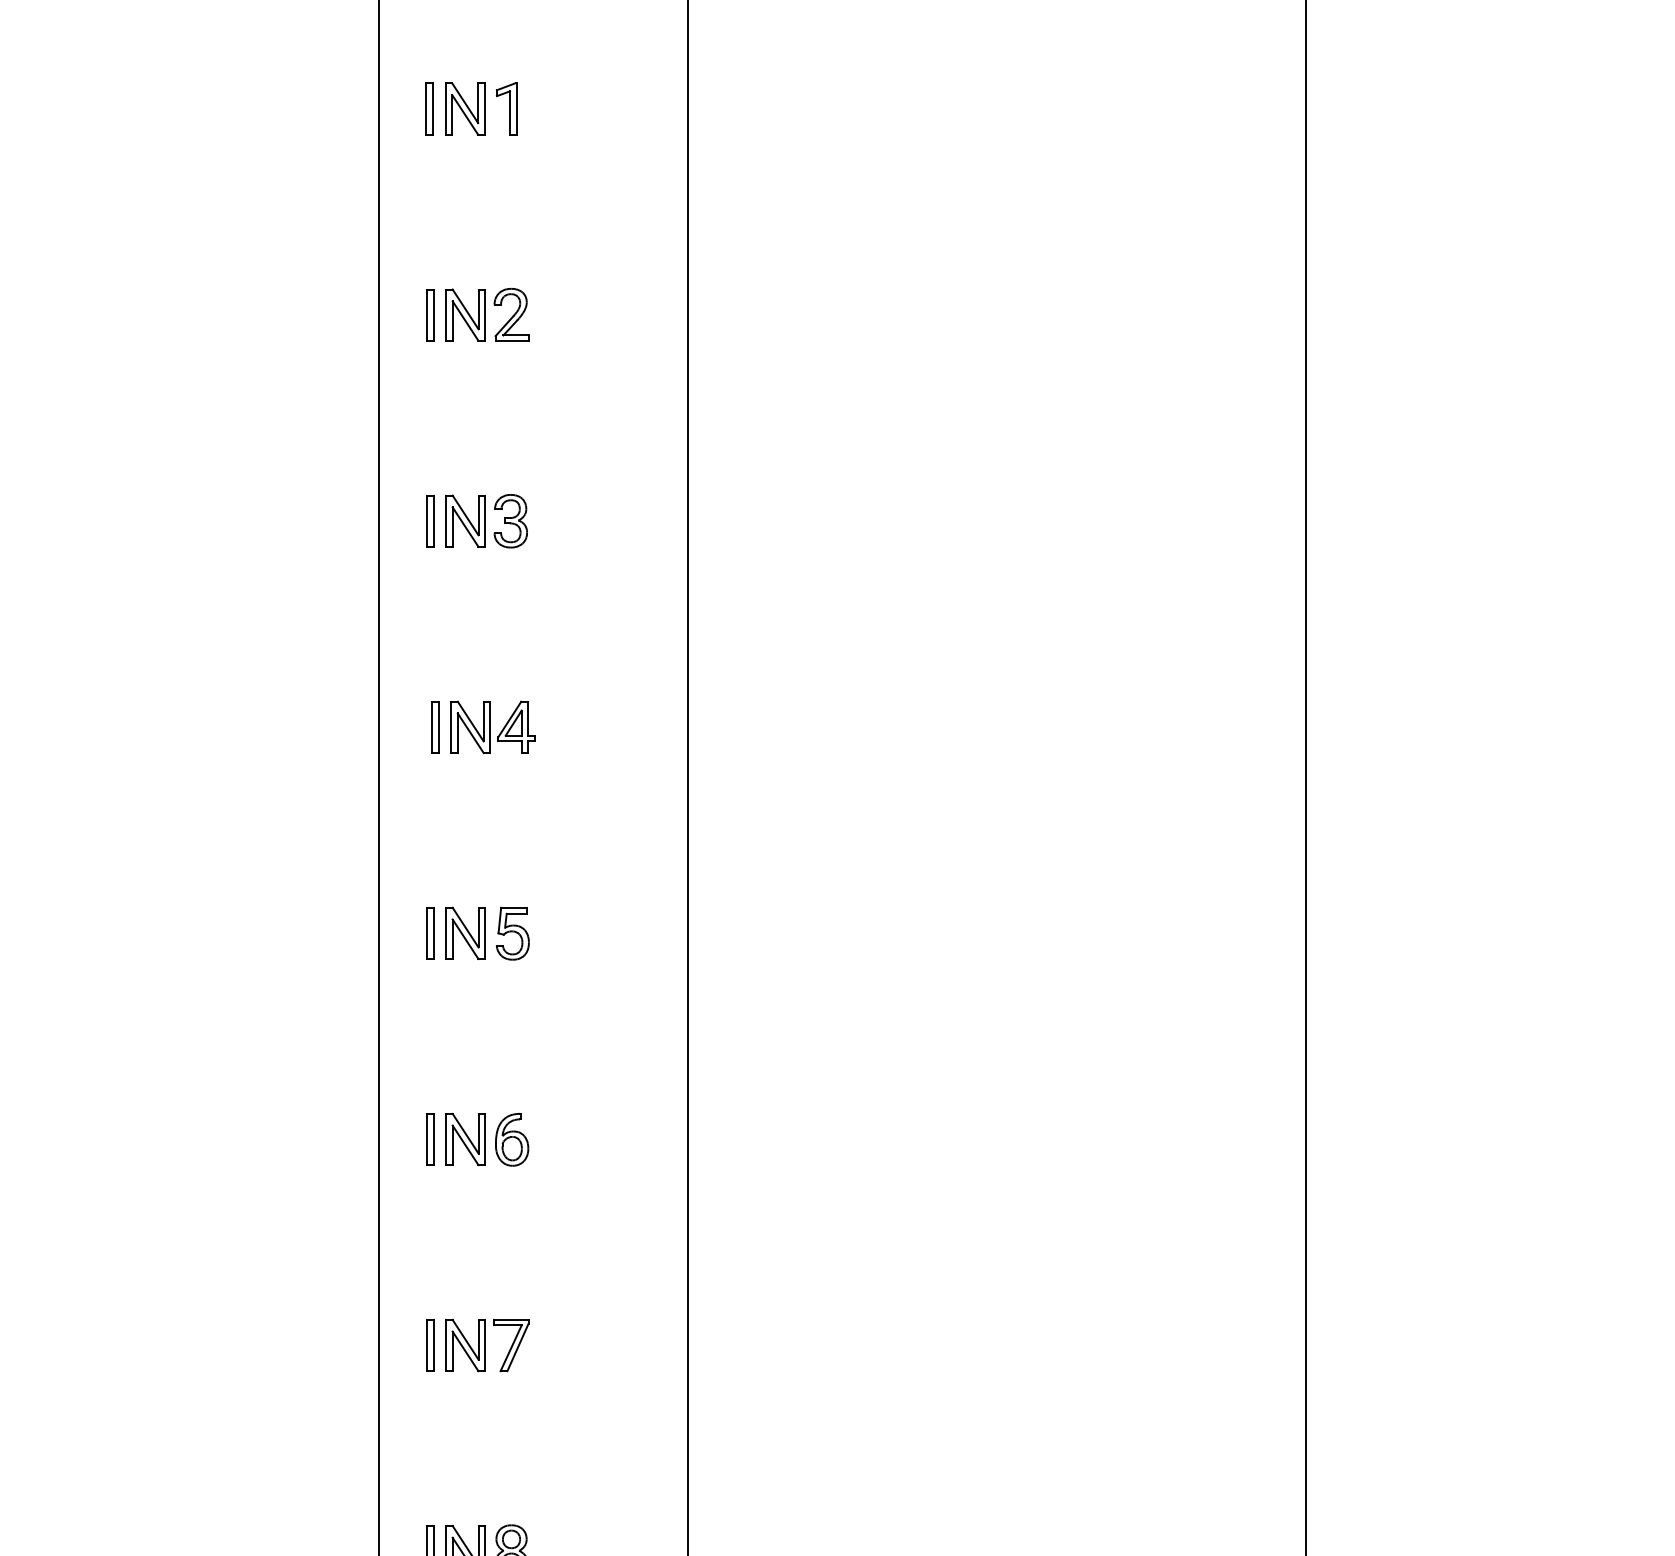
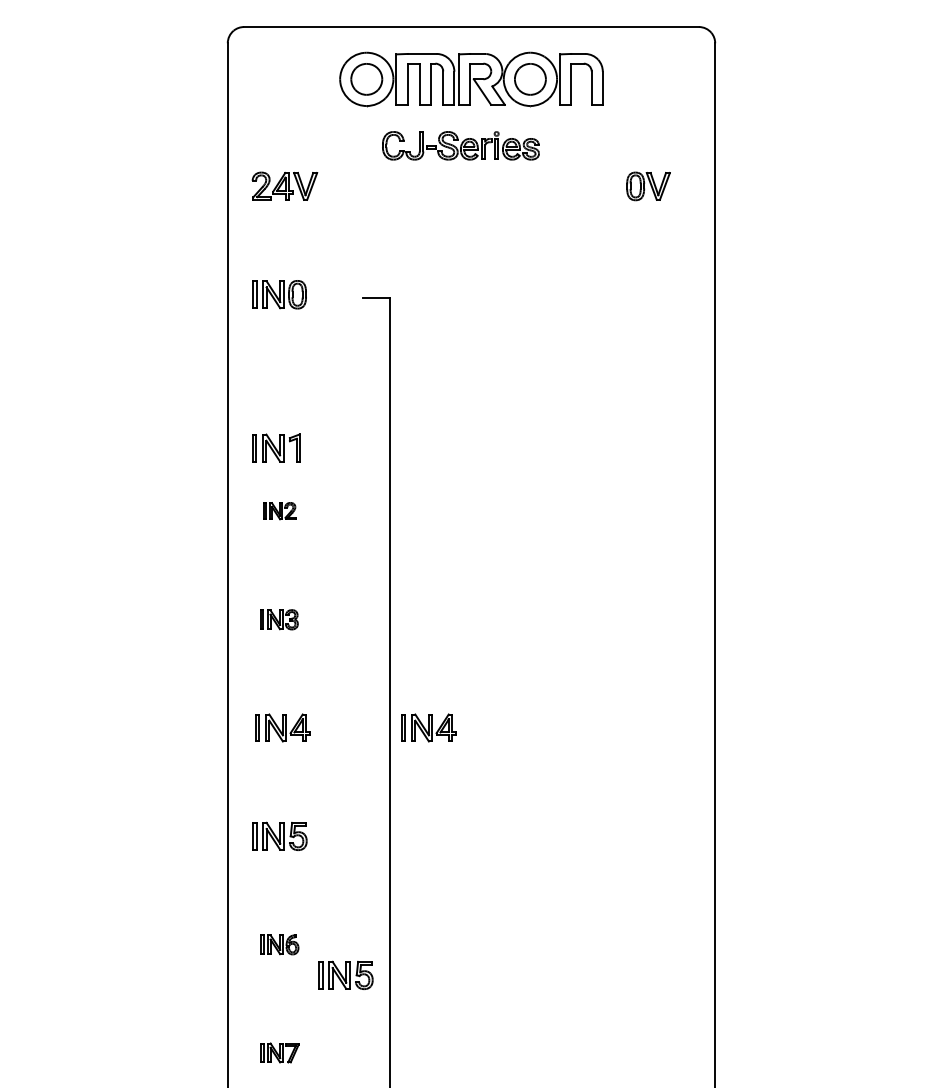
part: (471, 108) -> (276, 447), moved
part: (477, 313) -> (279, 510), size x0.6
part: (477, 520) -> (279, 619), size x0.7
part: (760, 726) -> (428, 727), added
part: (477, 1139) -> (279, 944), size x0.7
part: (602, 1196) -> (345, 974), added
part: (477, 1344) -> (279, 1052), size x0.7

